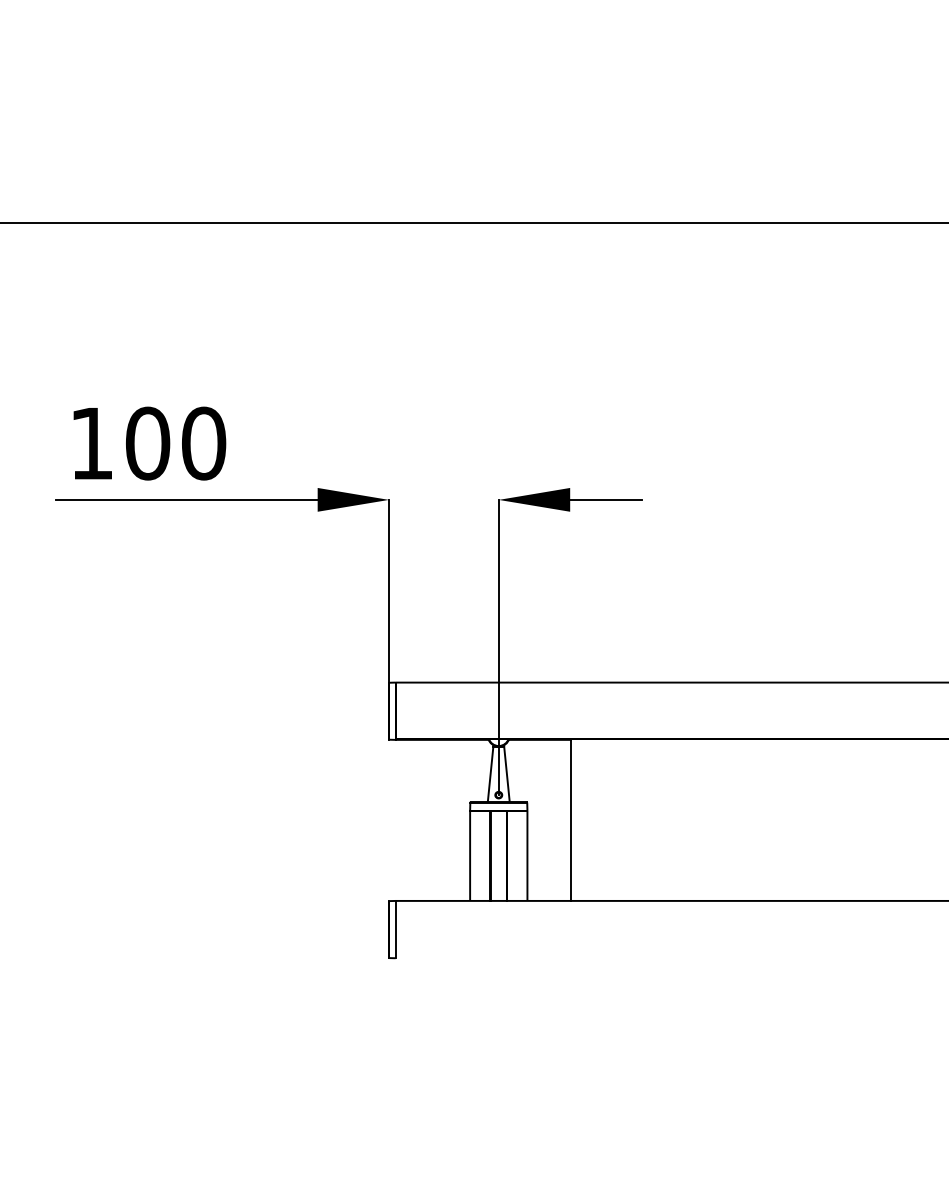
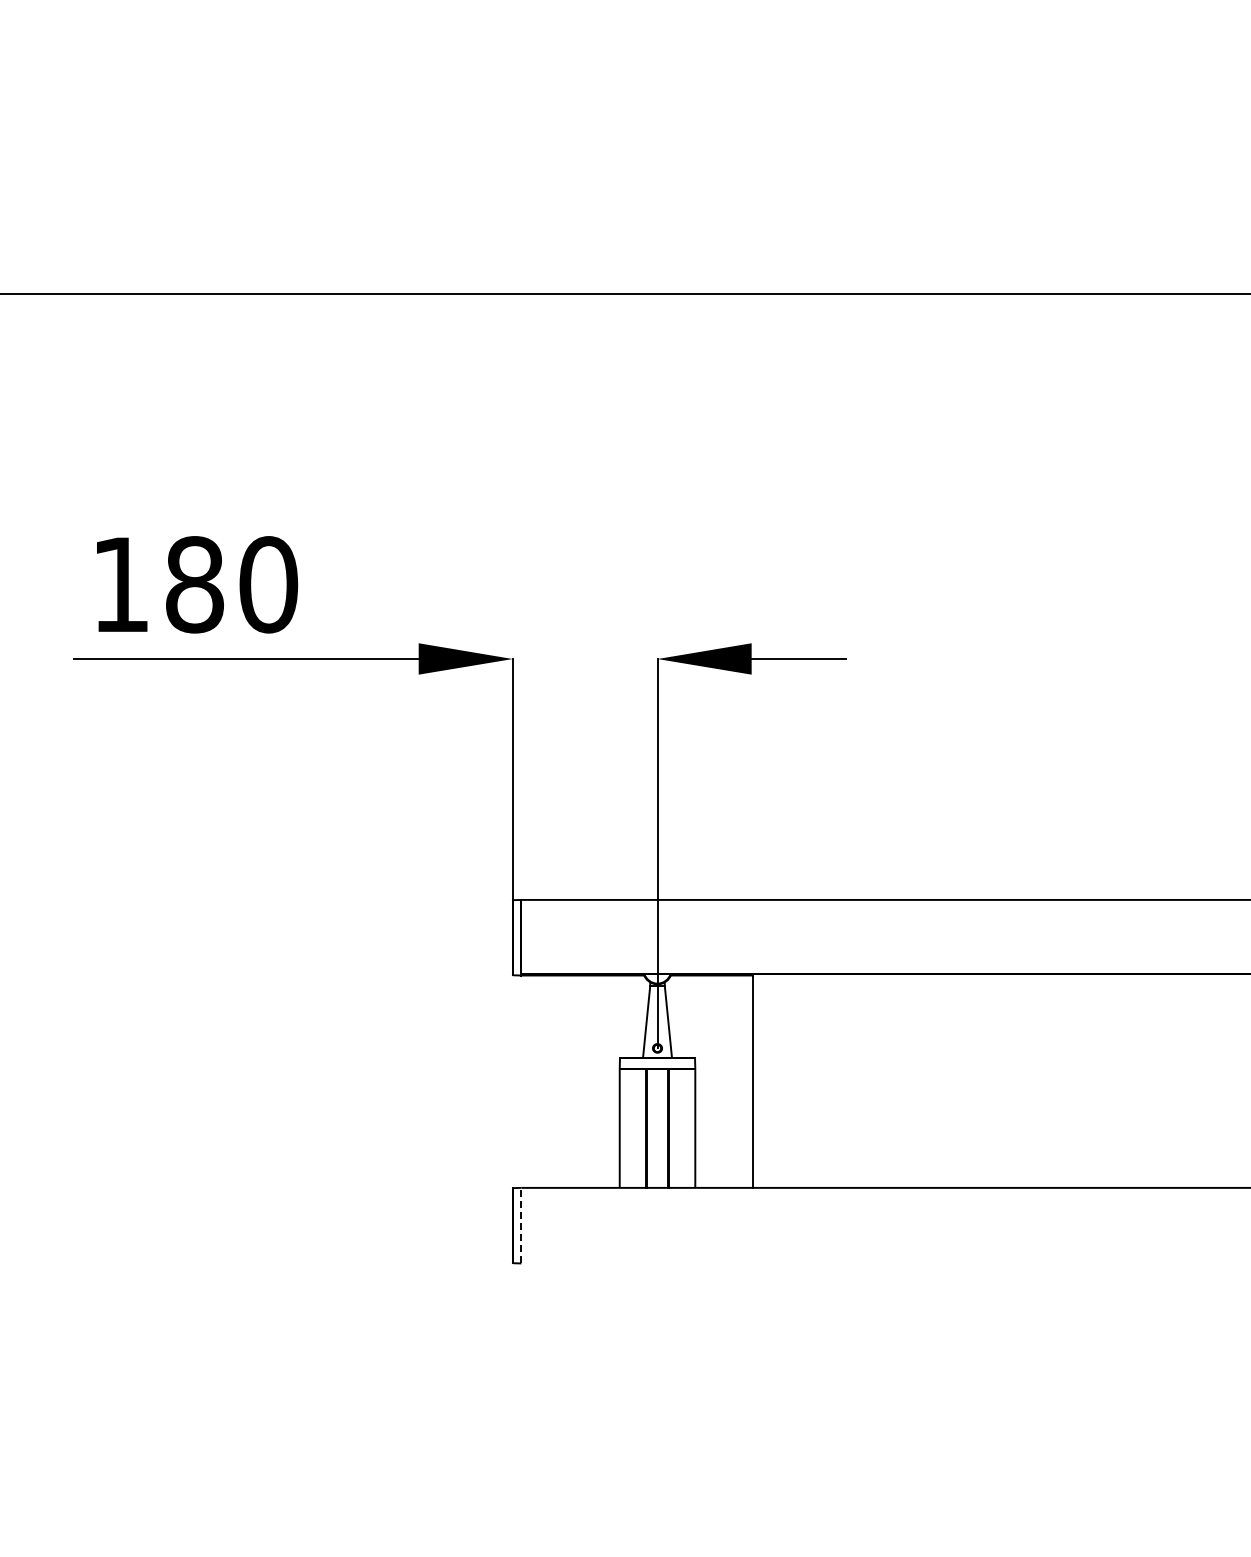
text: (147, 443) -> (194, 584), 100 -> 180
line: (395, 929) -> (521, 1225), solid -> dashed

